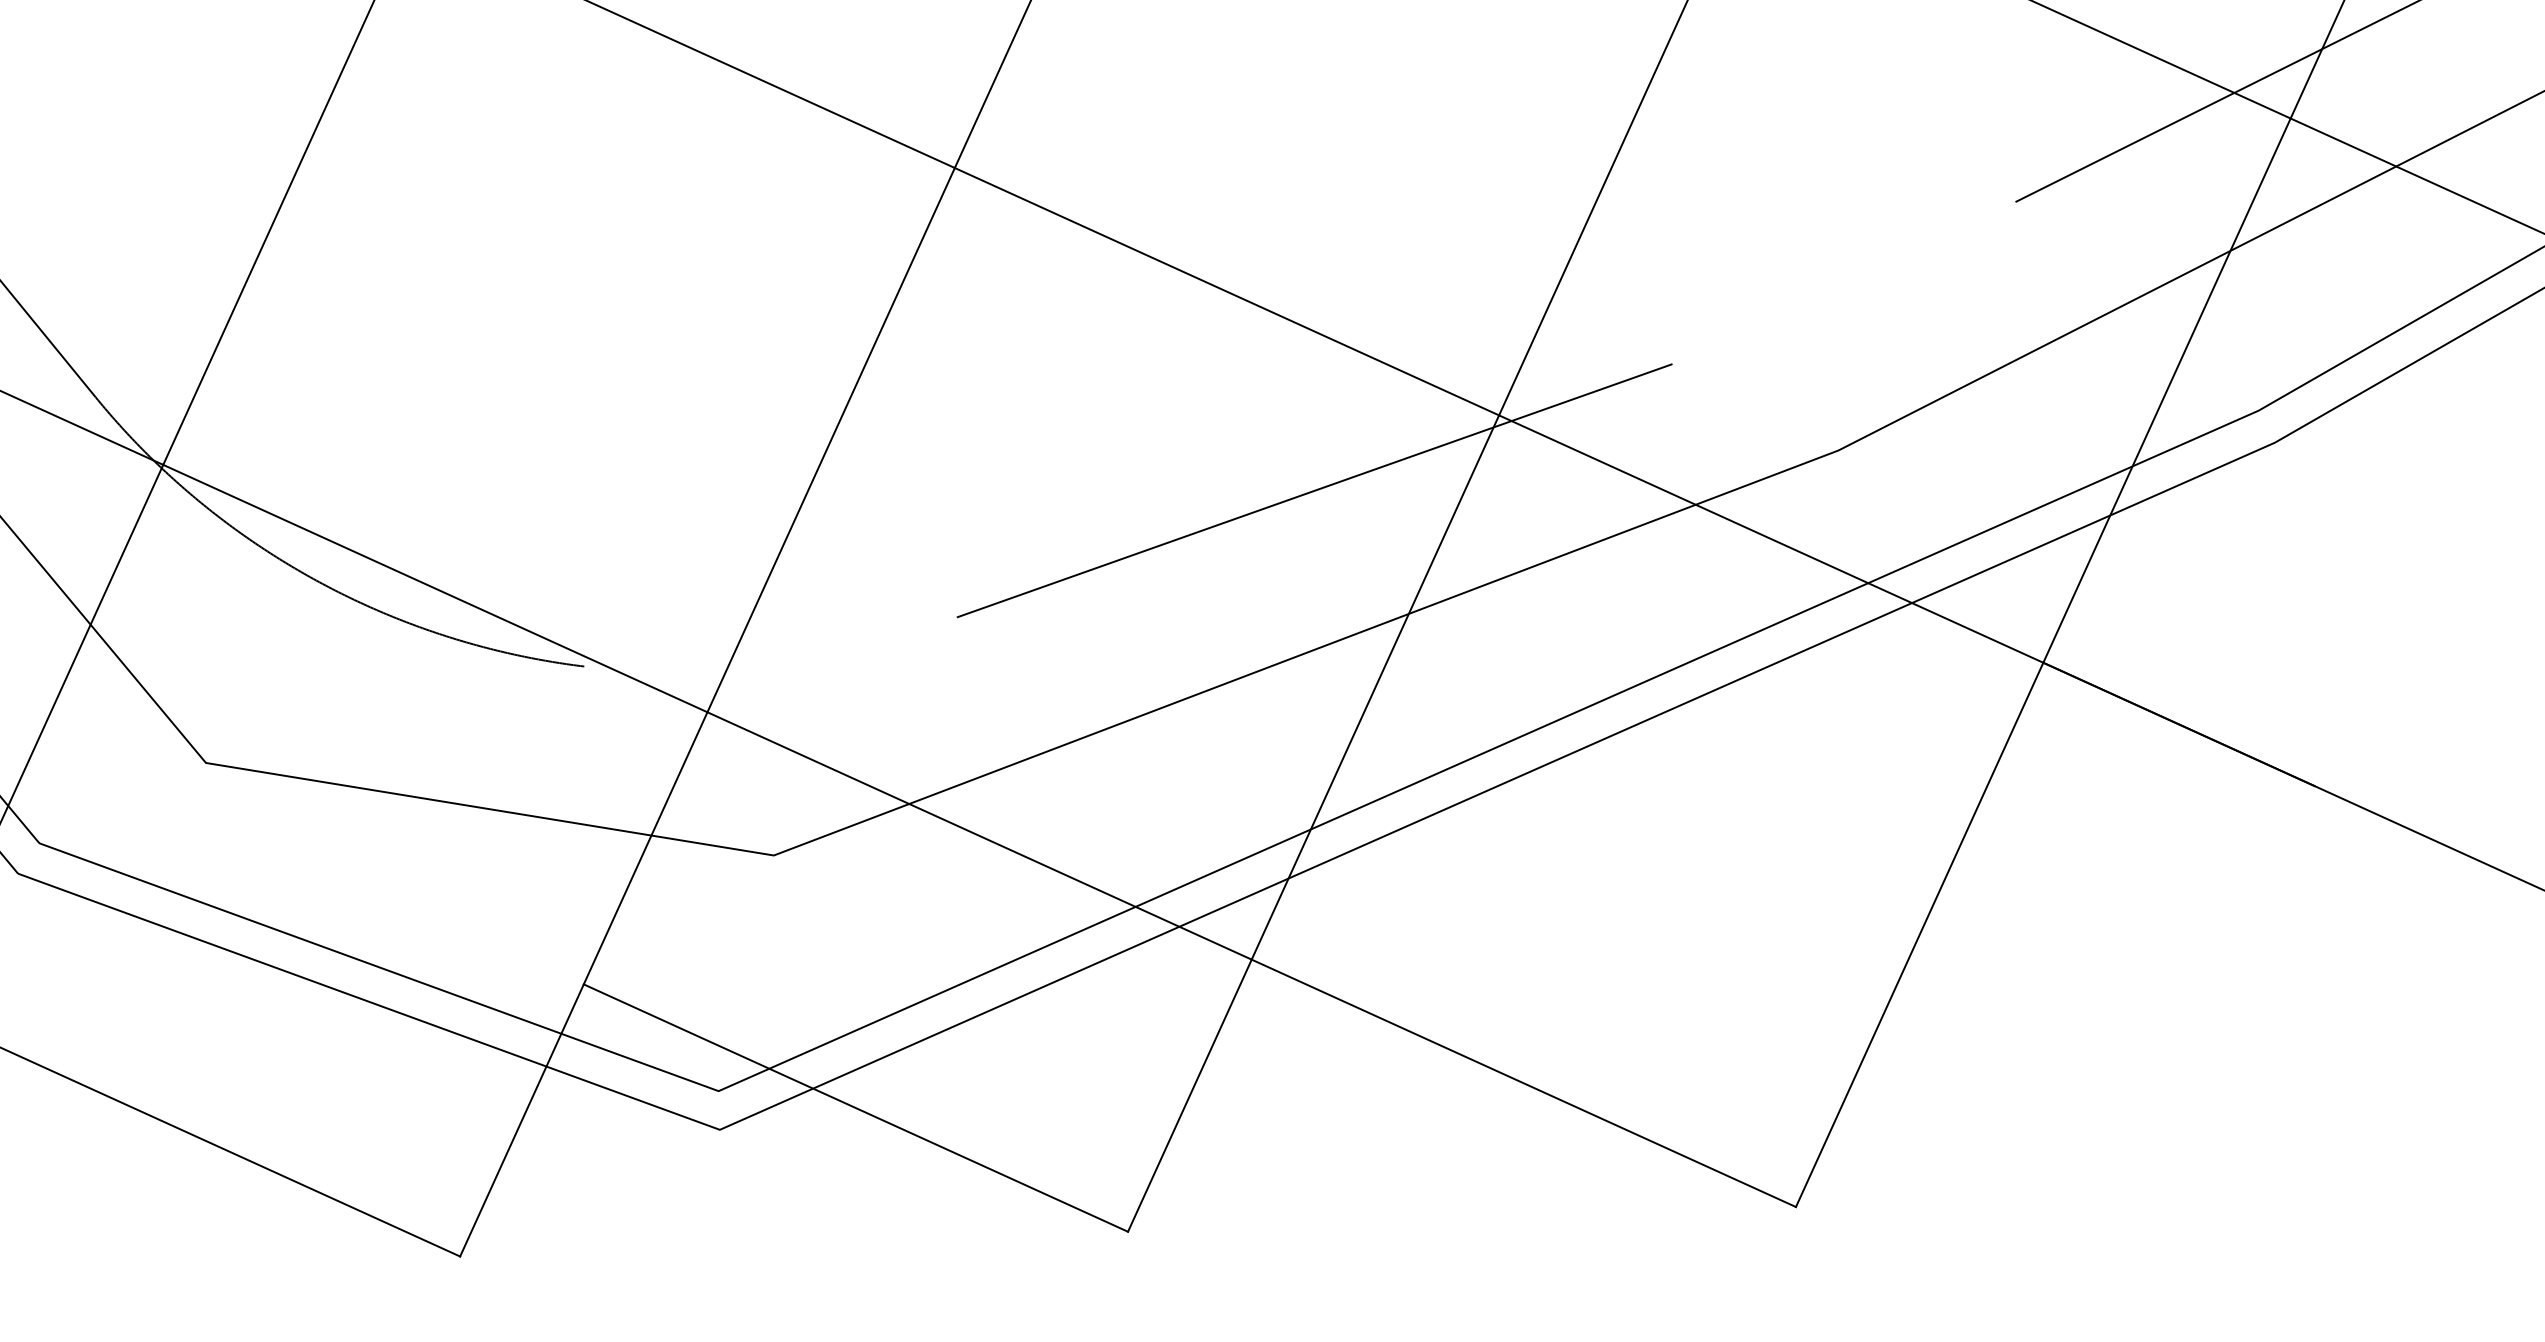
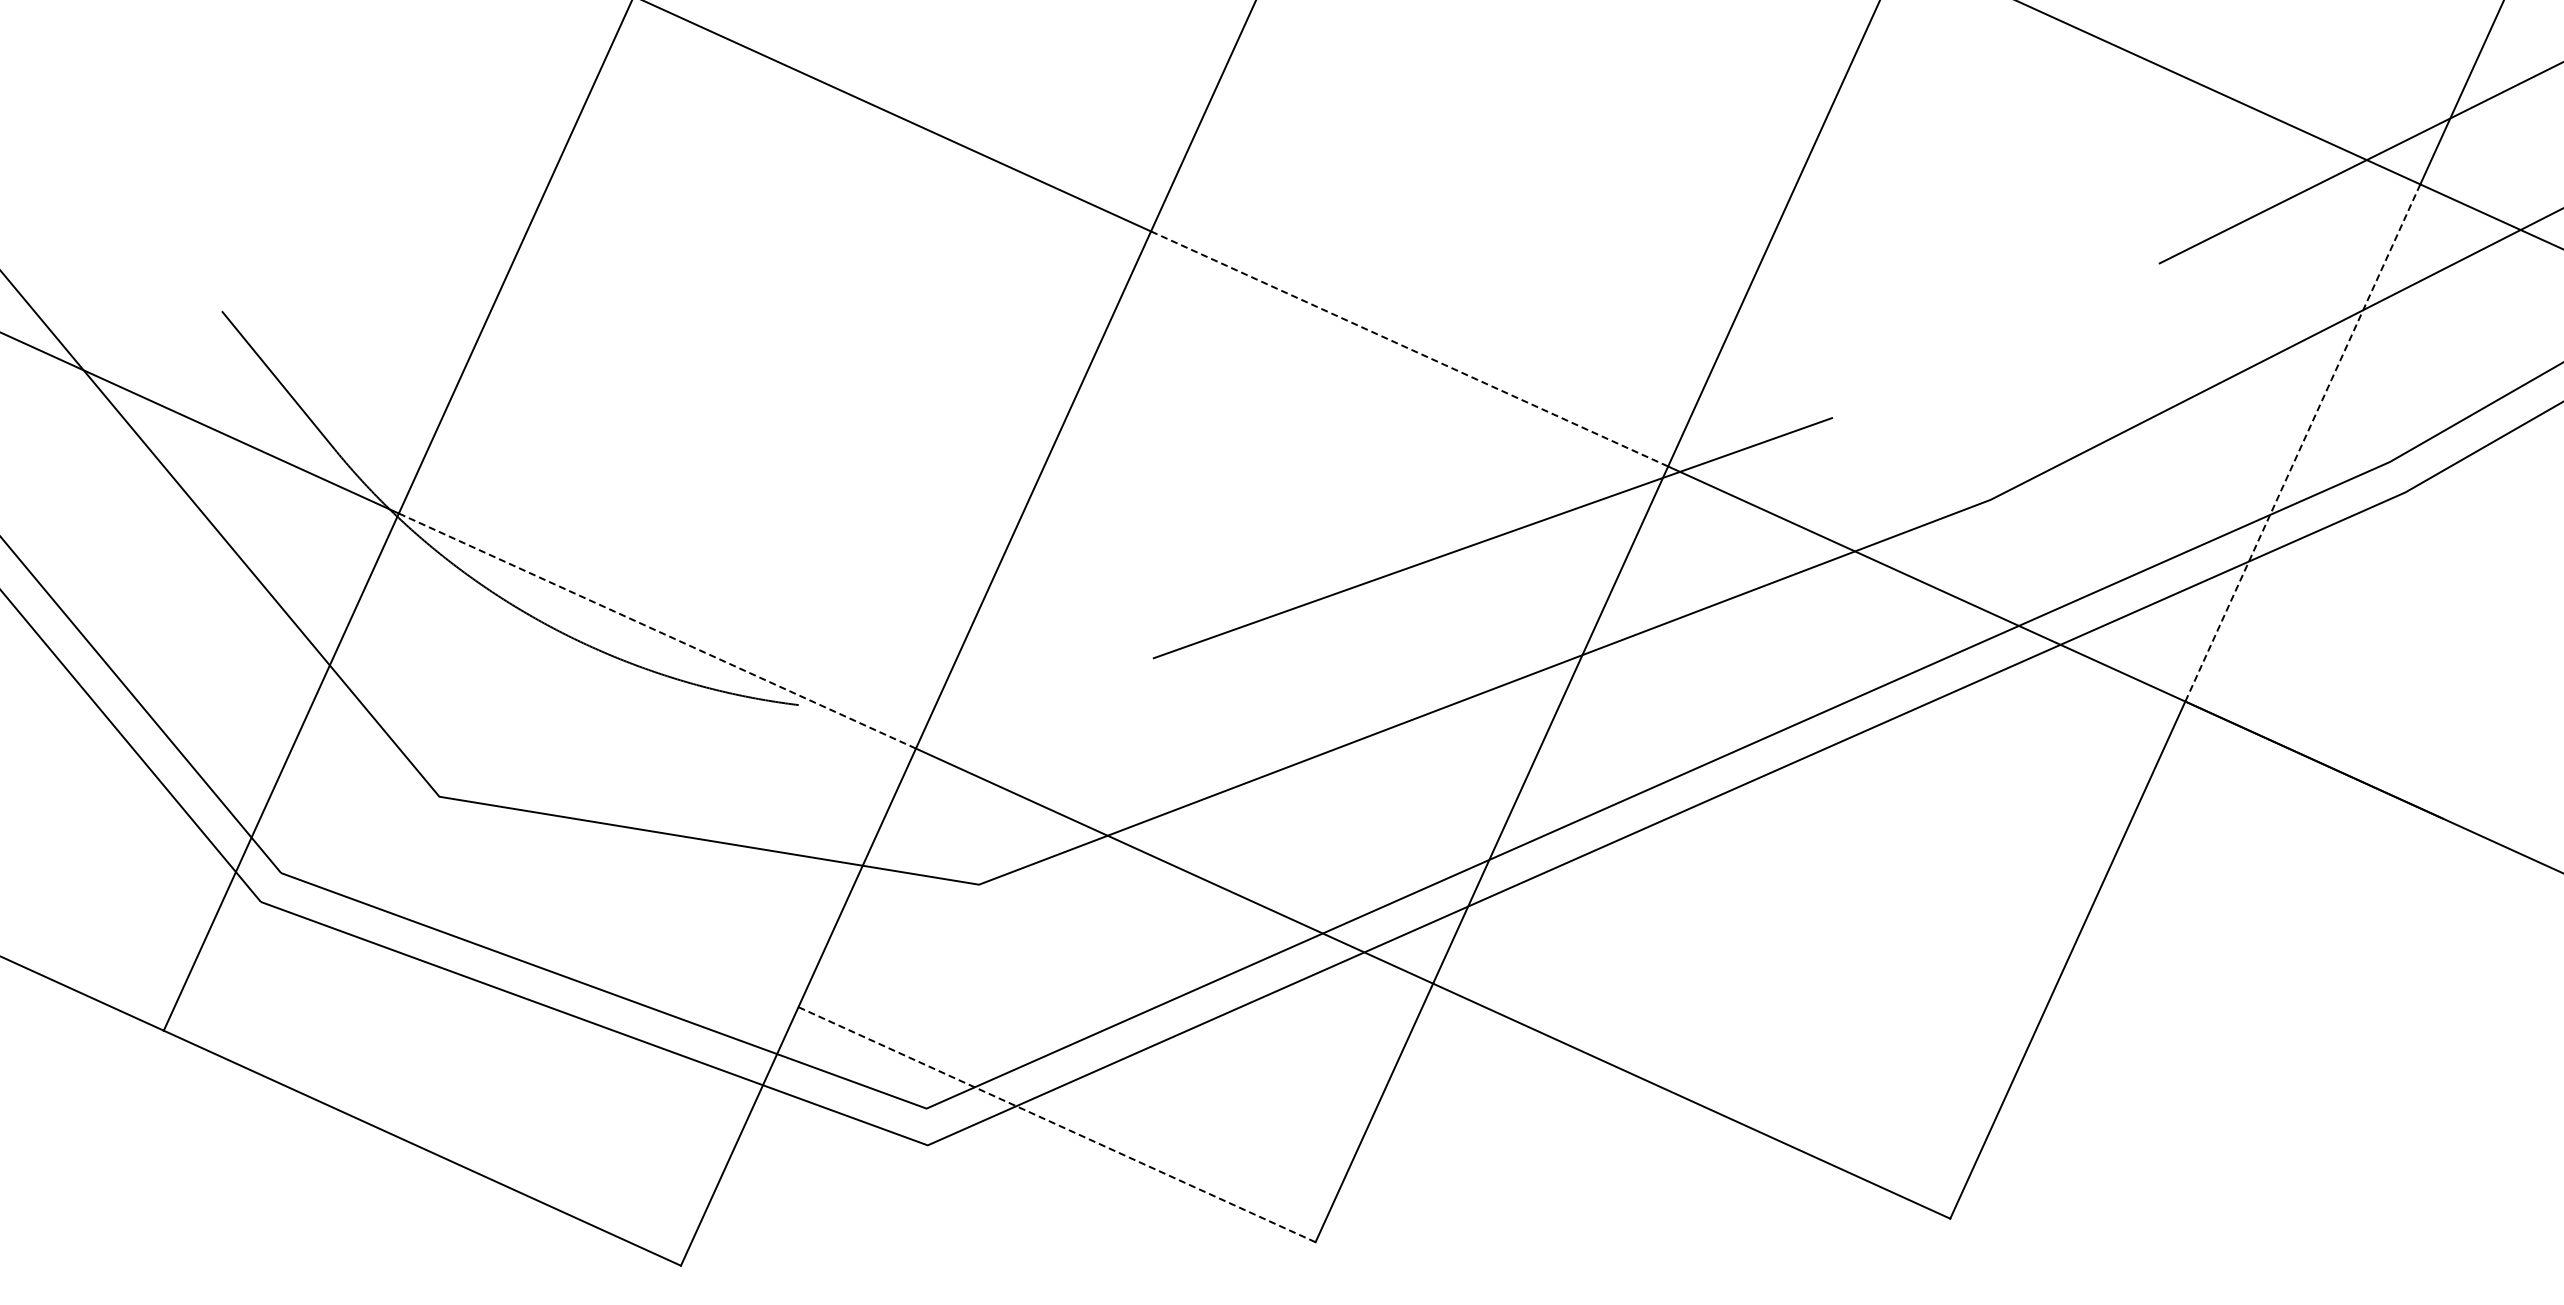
line: (1226, 291) -> (1409, 348), solid -> dashed
line: (2167, 390) -> (2303, 442), solid -> dashed
line: (434, 587) -> (656, 630), solid -> dashed
line: (855, 1107) -> (1056, 1124), solid -> dashed

